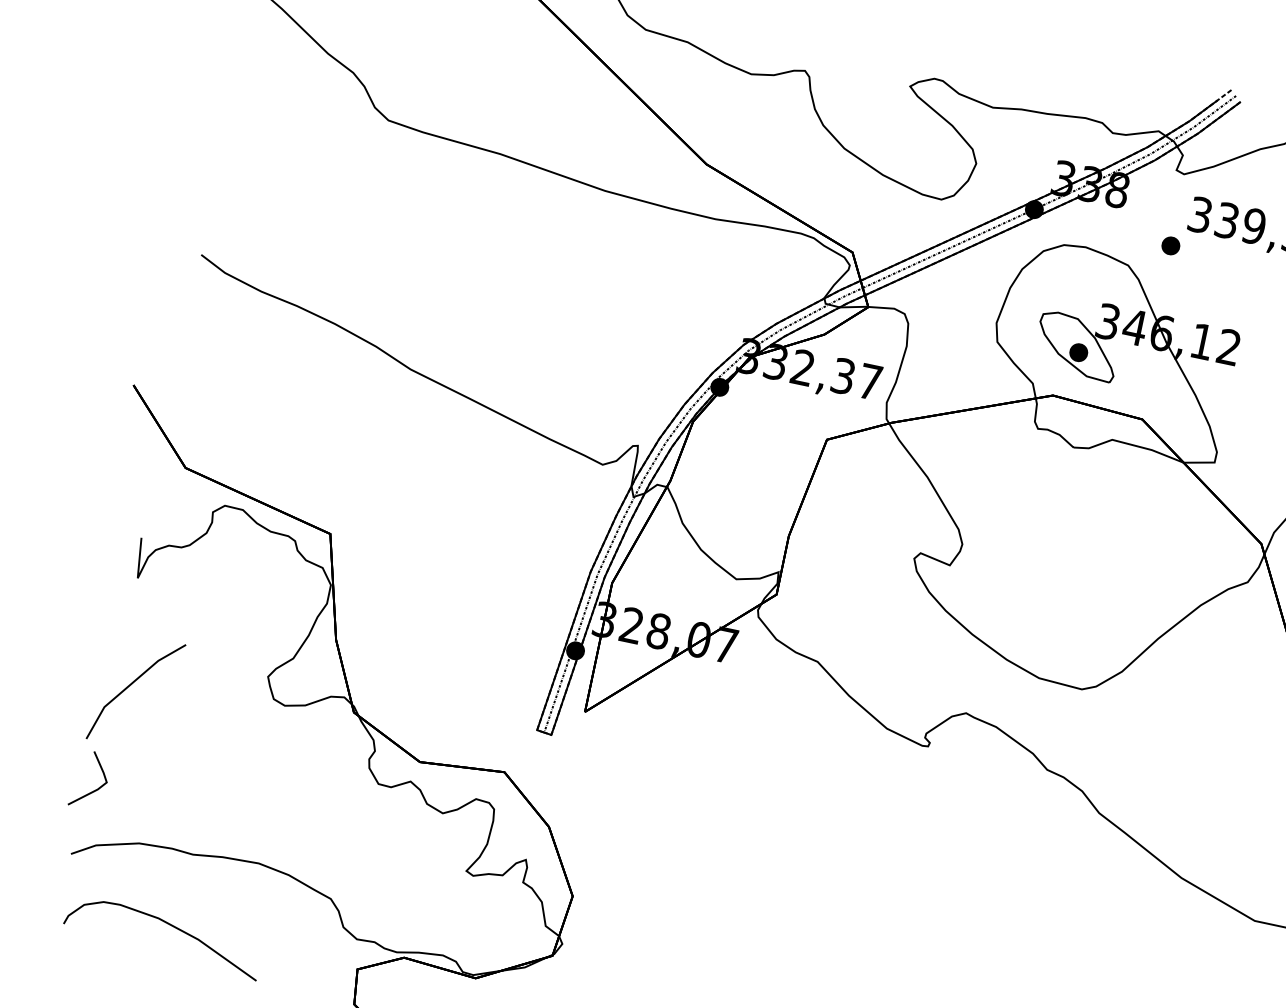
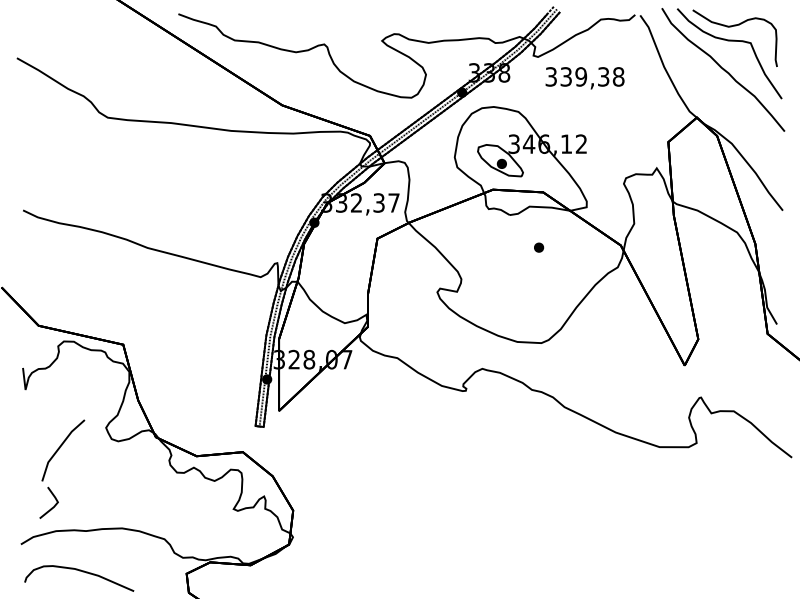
part: (1171, 245) -> (539, 247), moved
part: (108, 706) -> (50, 461), moved

